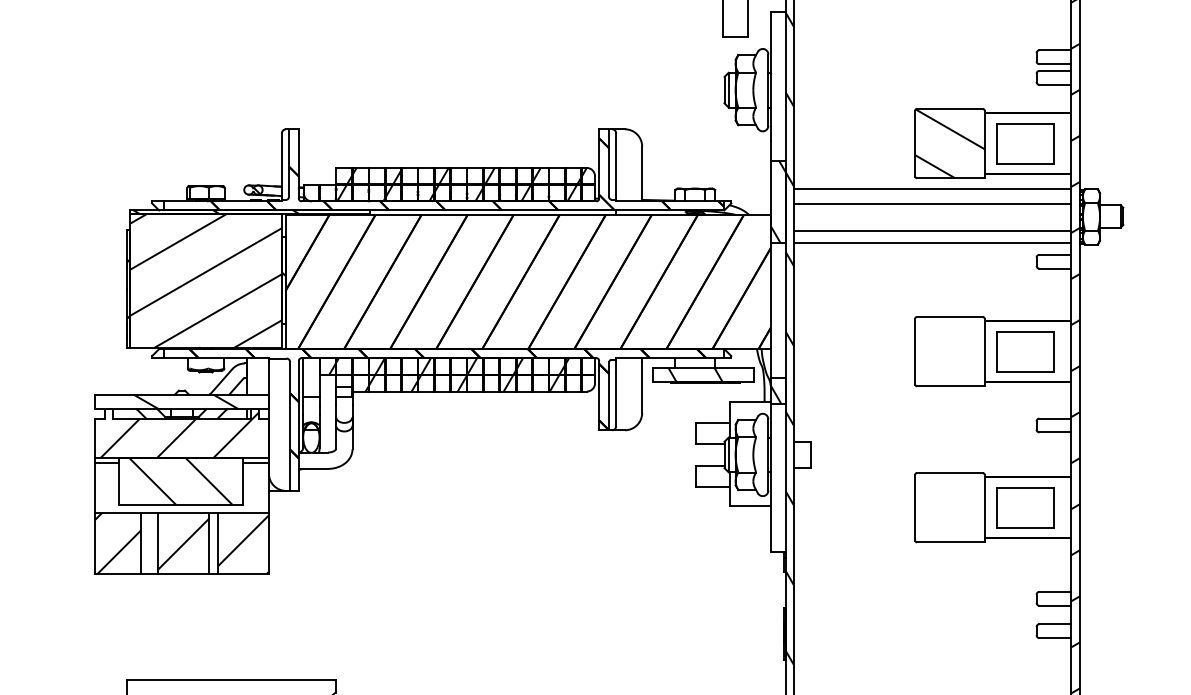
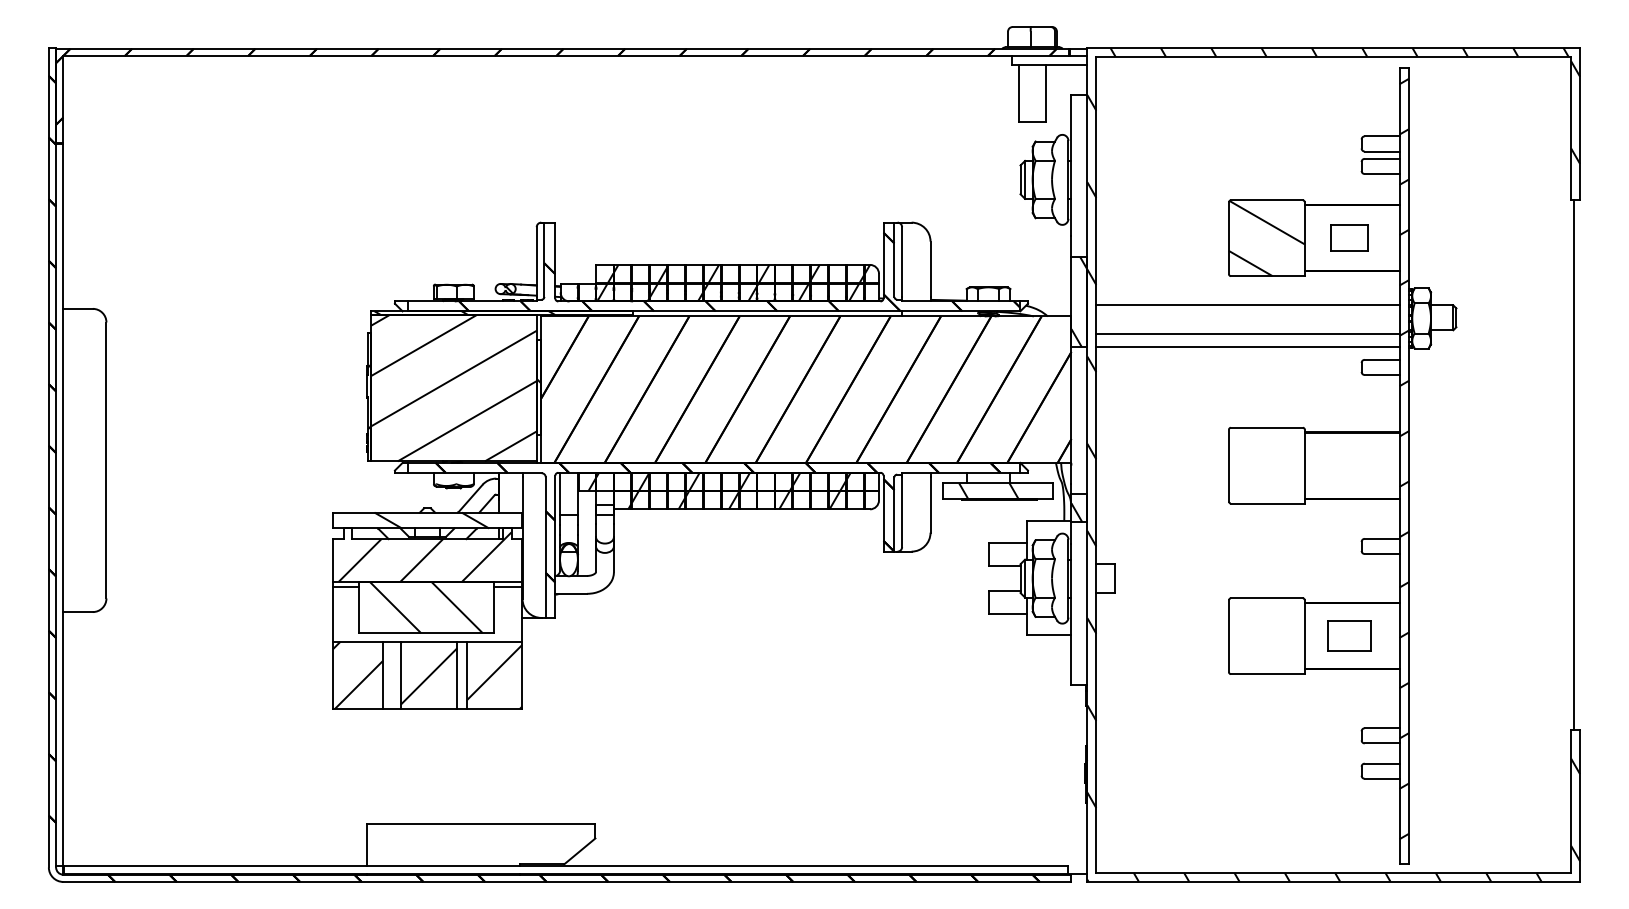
part: (1025, 142) -> (1349, 237), size x0.6
line: (932, 189) -> (1247, 288), removed
part: (1025, 351) -> (1349, 465), removed
part: (1025, 507) -> (1349, 635), size x0.7

